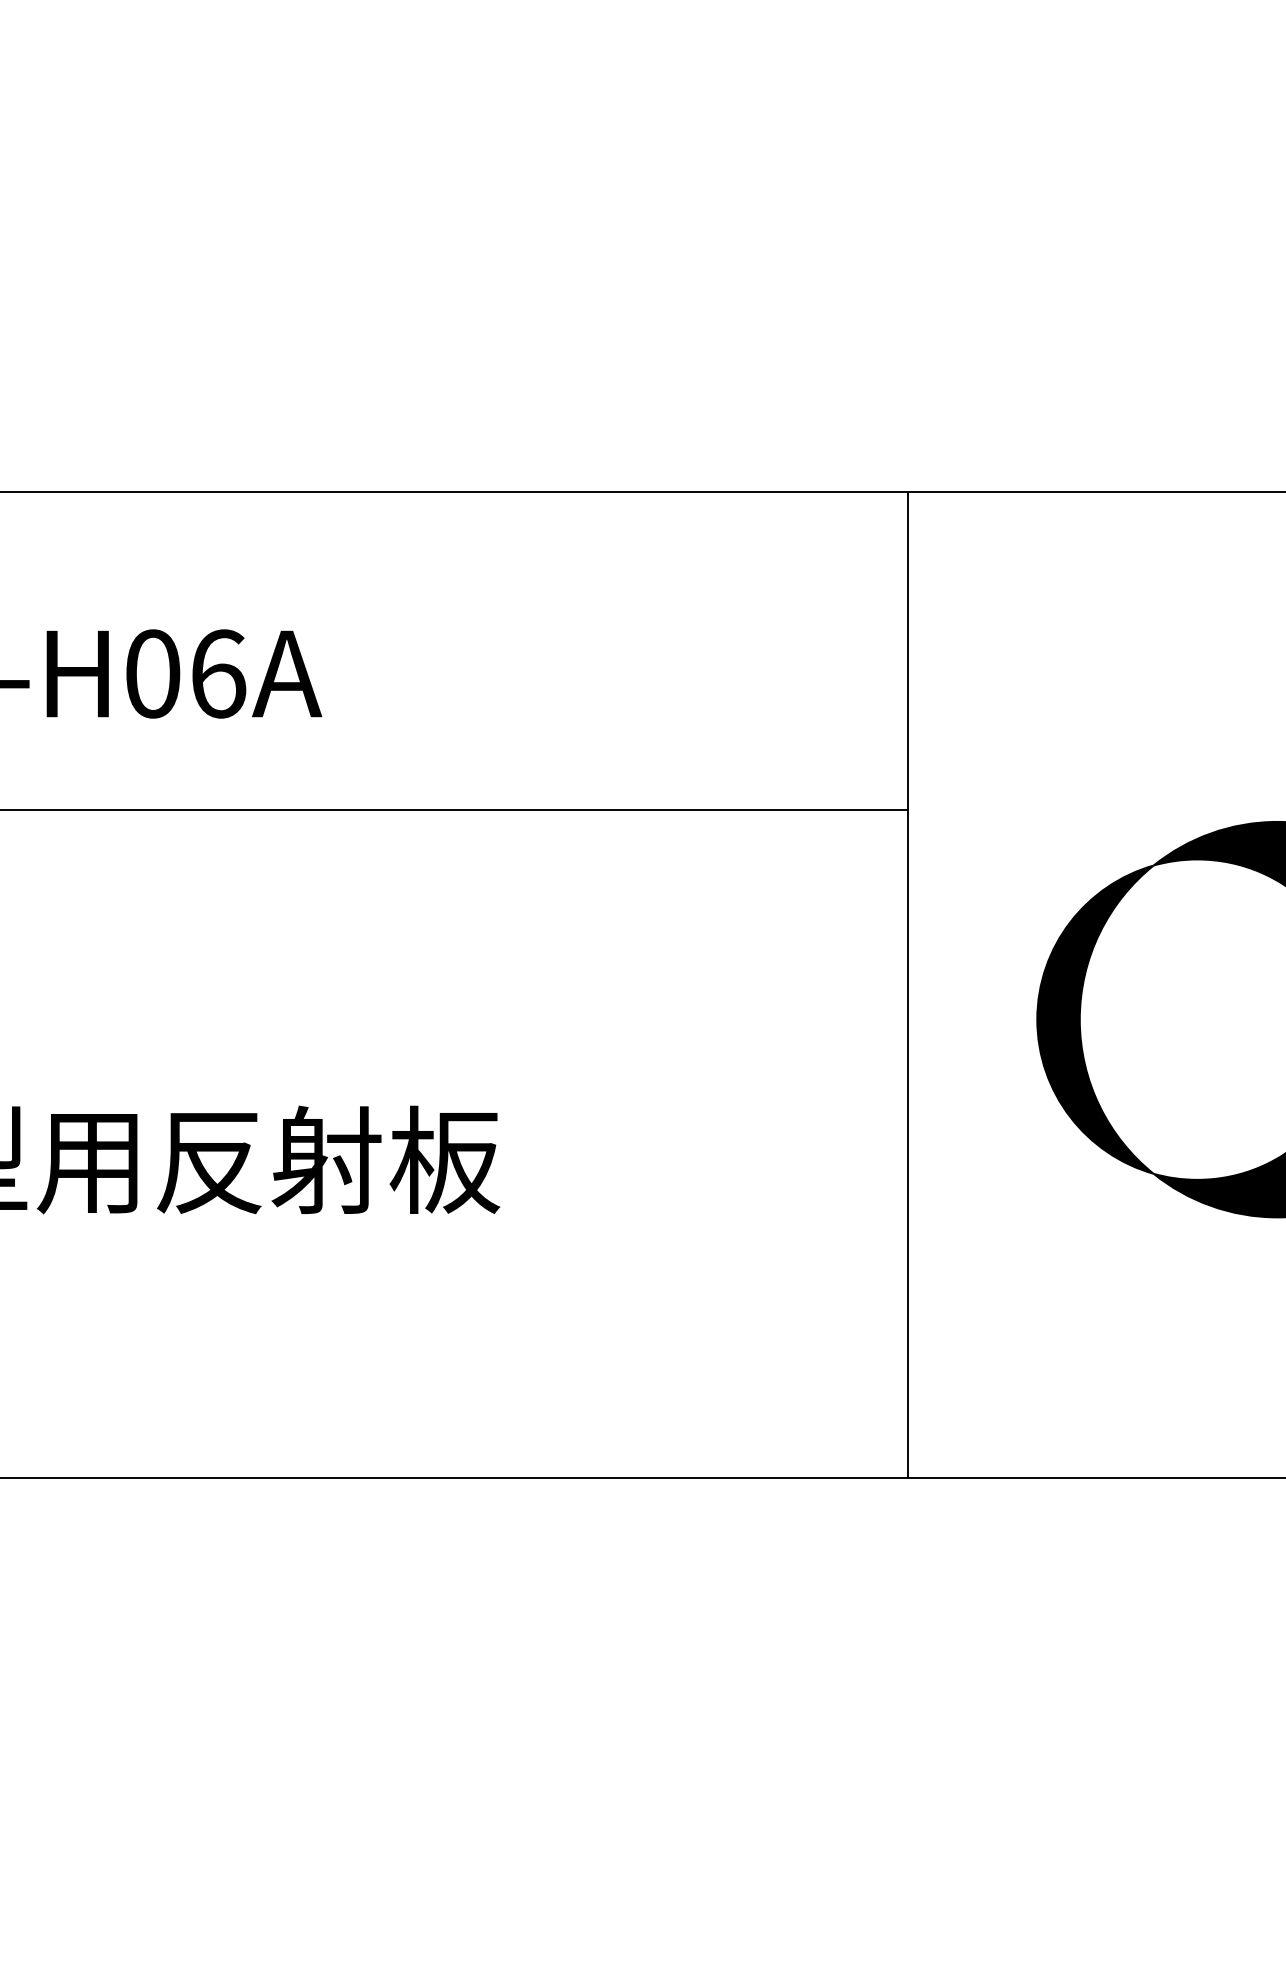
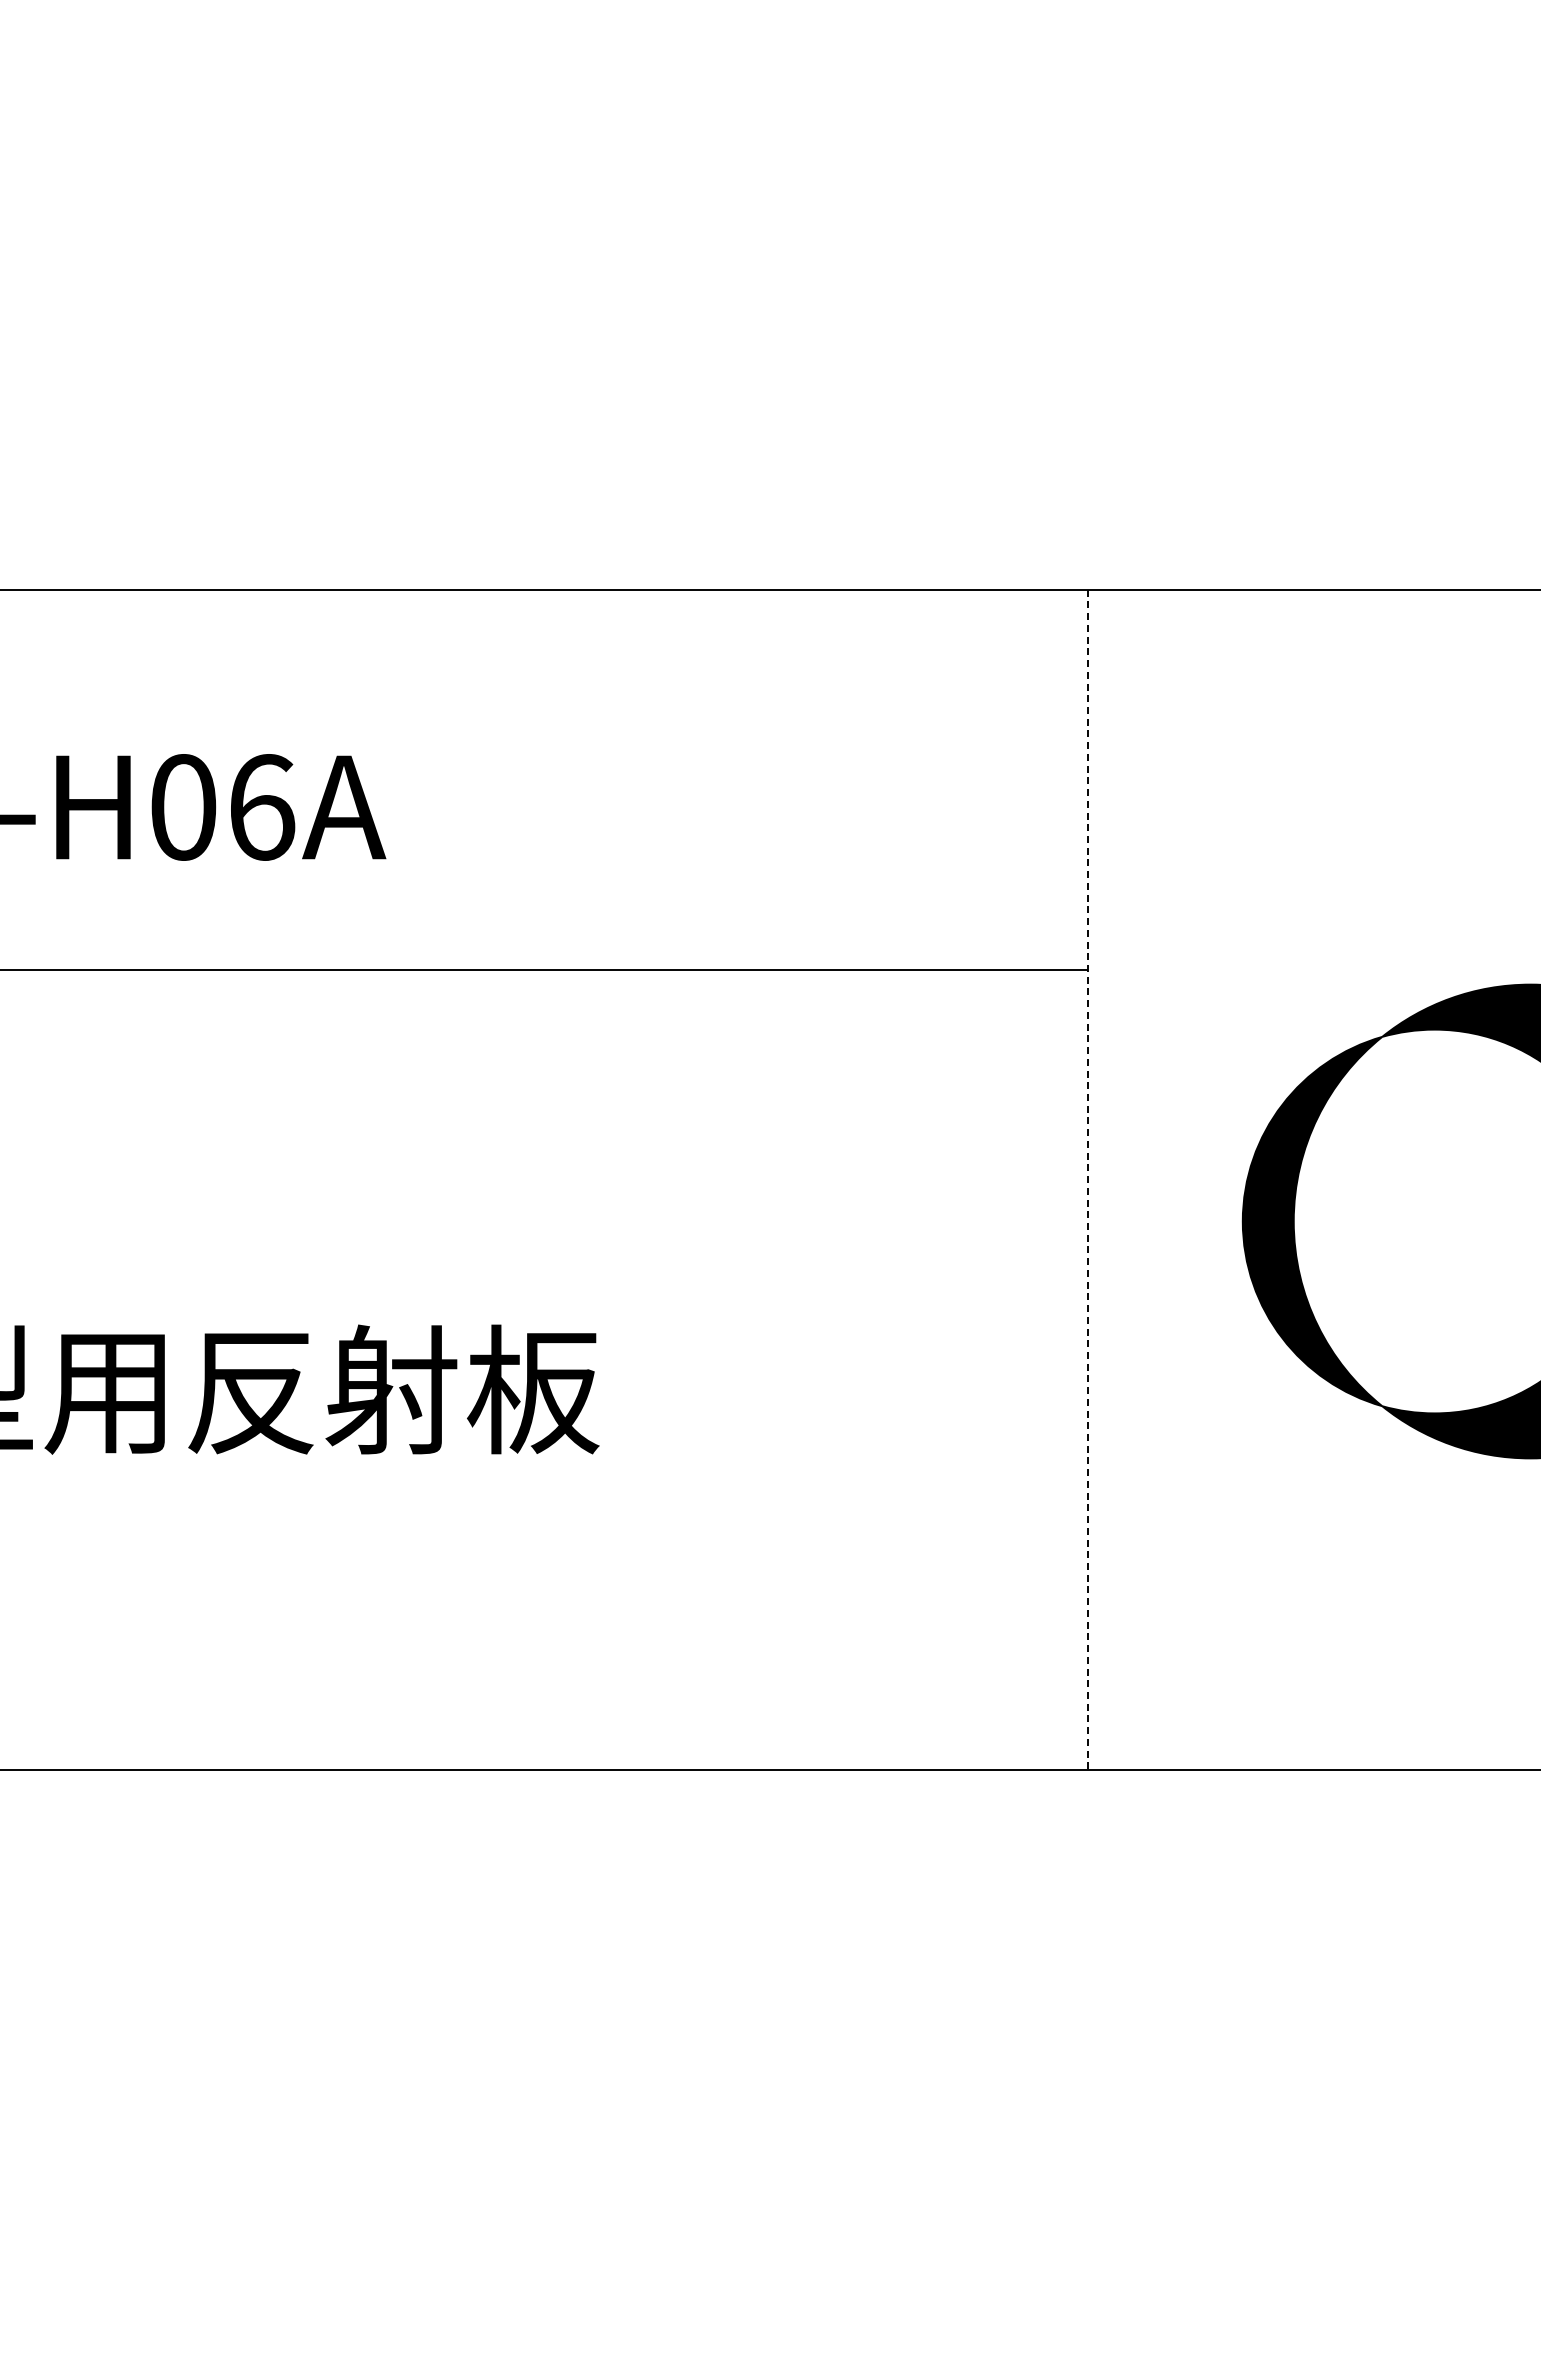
line: (907, 985) -> (1087, 1180), solid -> dashed

